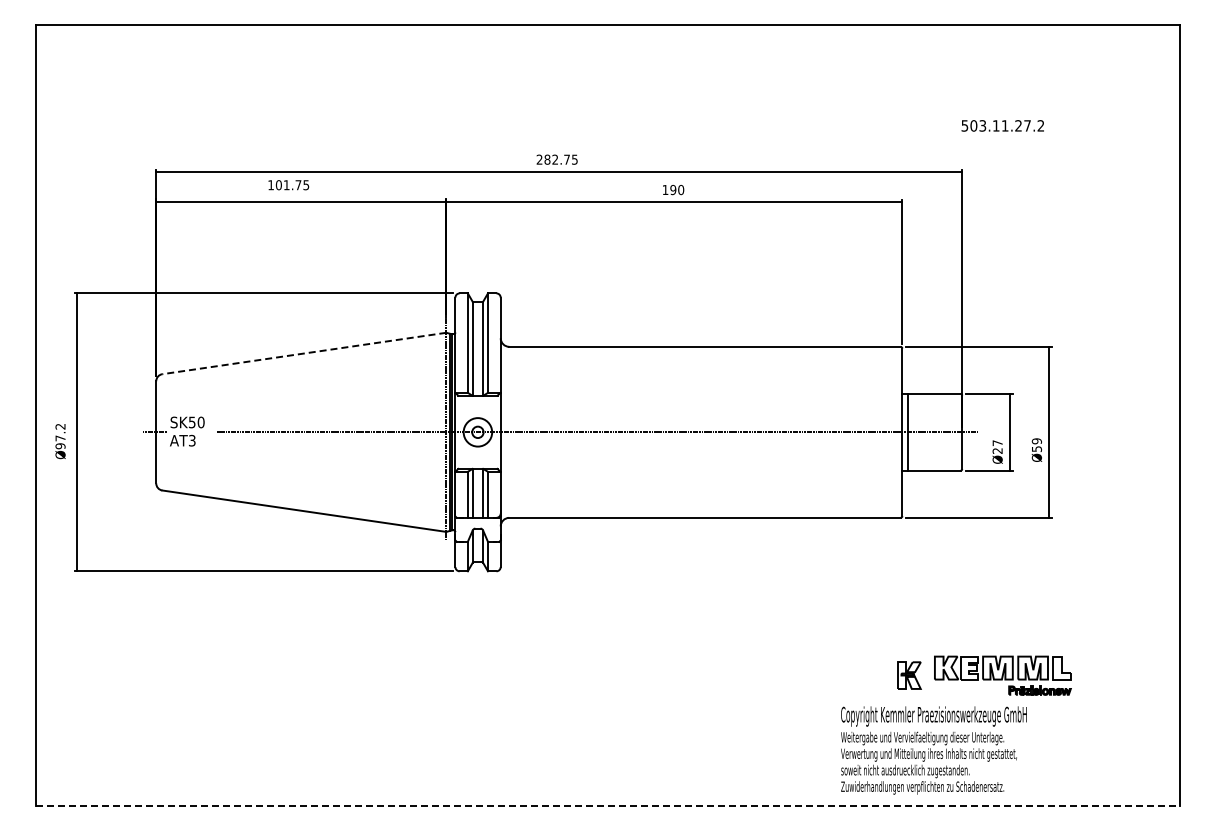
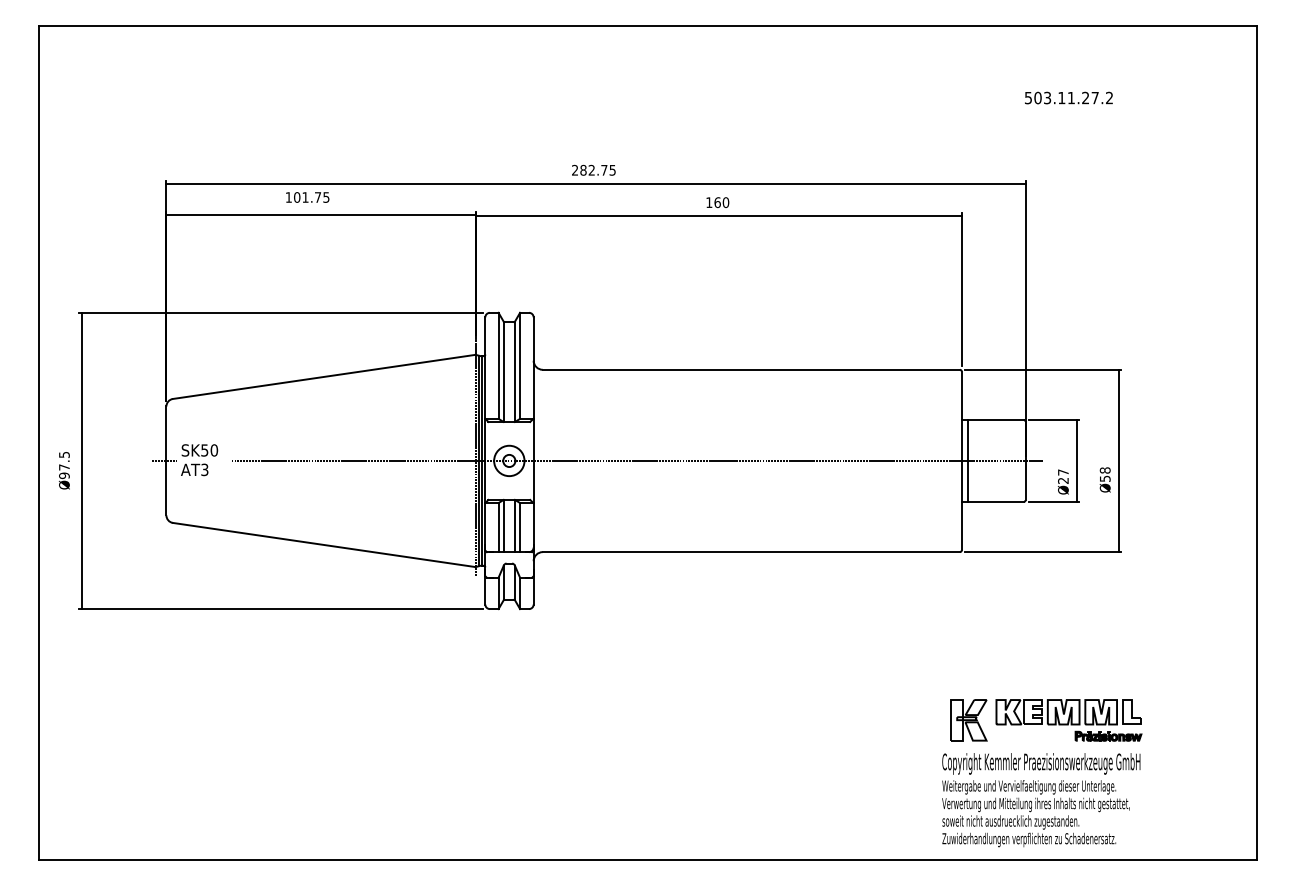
text: (1002, 125) -> (1068, 97), moved
text: (673, 189) -> (717, 202), 190 -> 160
line: (303, 353) -> (323, 376), dashed -> solid
text: (60, 426) -> (64, 454), Ø97.2 -> Ø97.5
text: (1036, 441) -> (1104, 470), Ø59 -> Ø58
part: (909, 675) -> (969, 720), size x1.43
text: (933, 750) -> (1040, 800), moved
line: (608, 806) -> (648, 859), dashed -> solid

